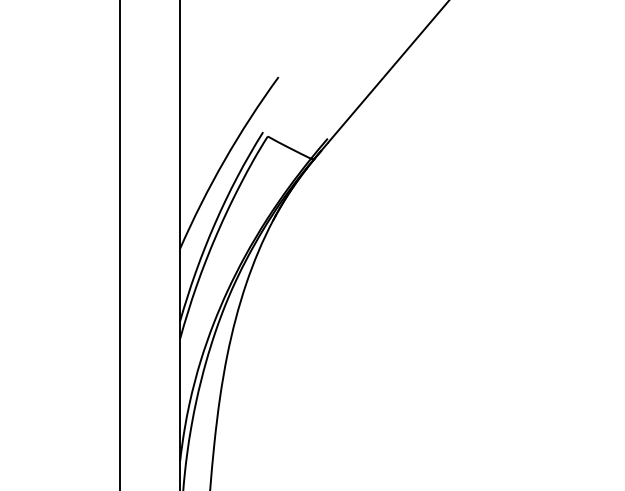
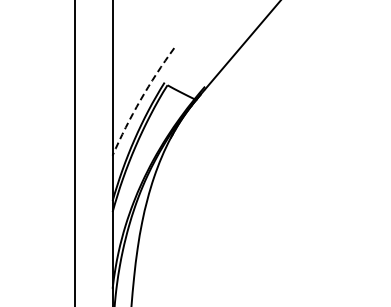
arc: (224, 160) -> (140, 100), solid -> dashed

